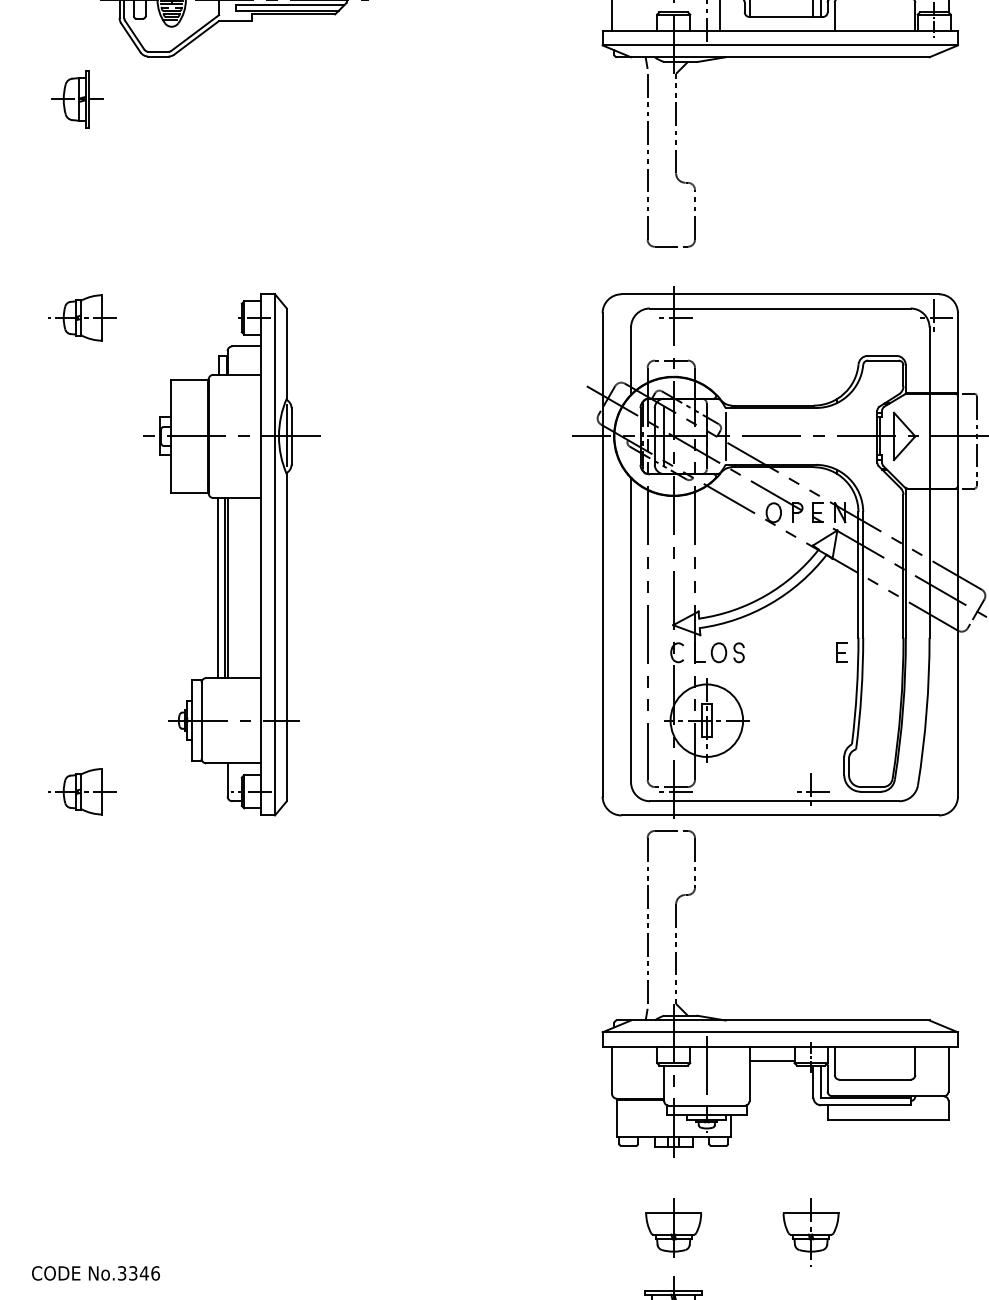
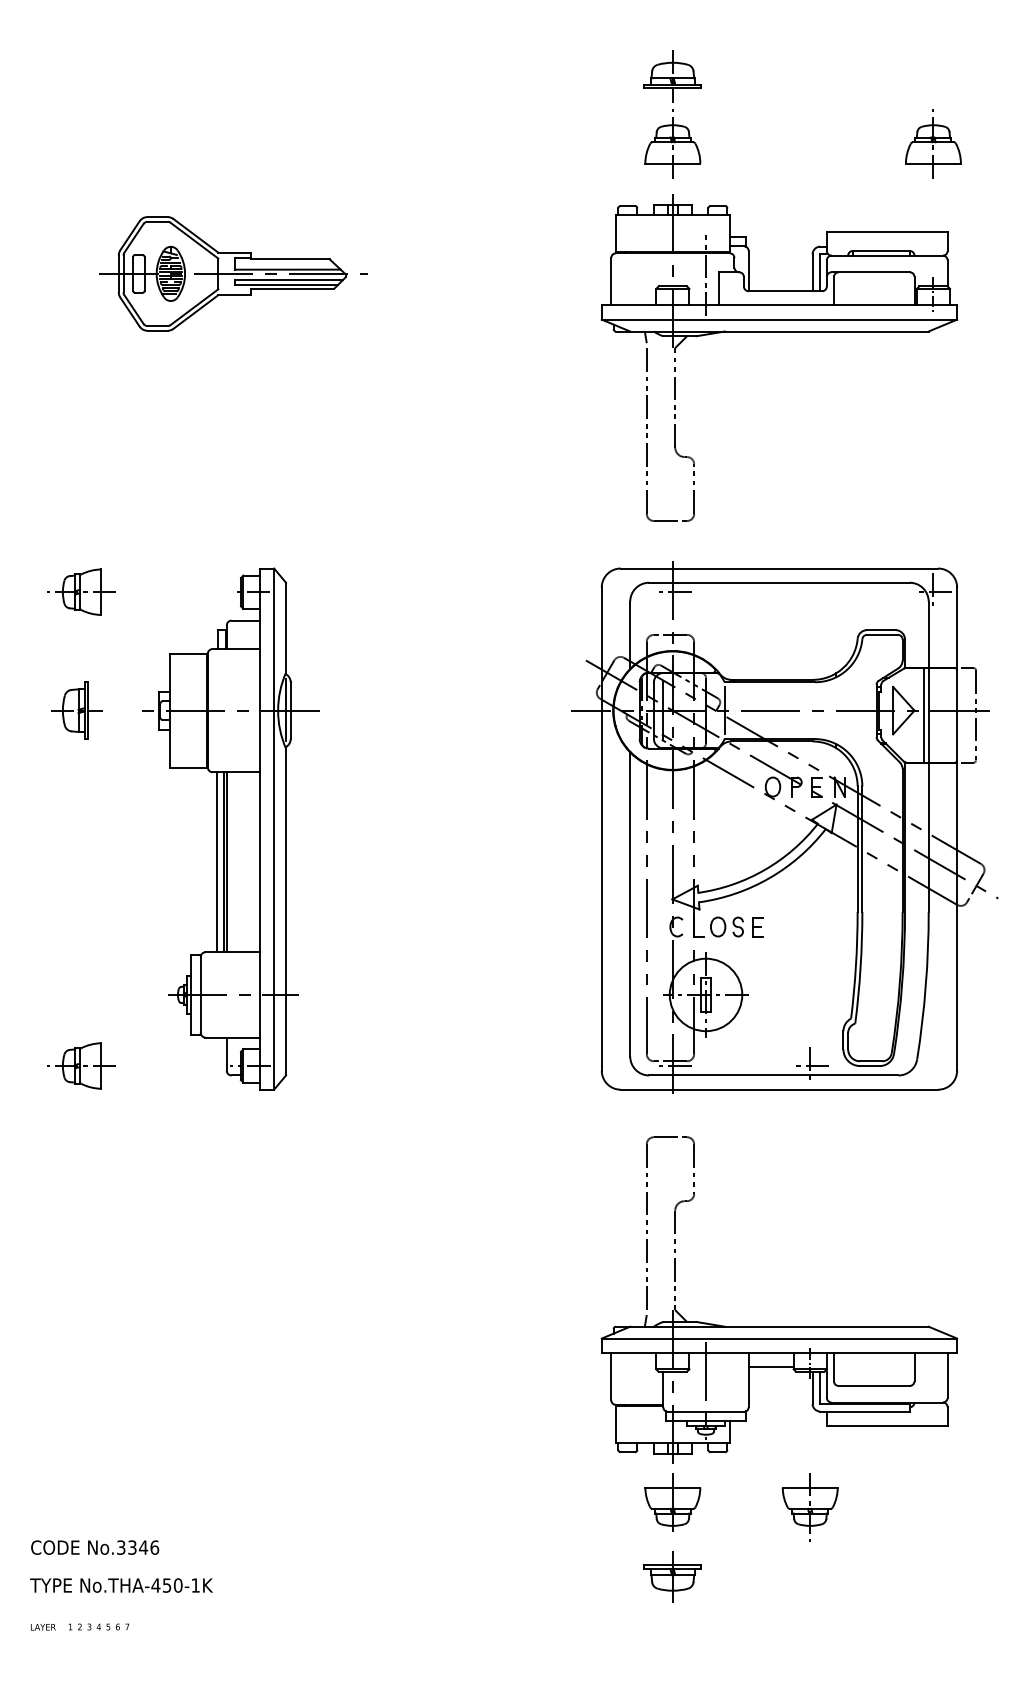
part: (77, 99) -> (76, 710), moved
line: (924, 441) -> (923, 715), added
part: (841, 653) -> (757, 927), moved
part: (780, 1020) -> (779, 1326), moved

